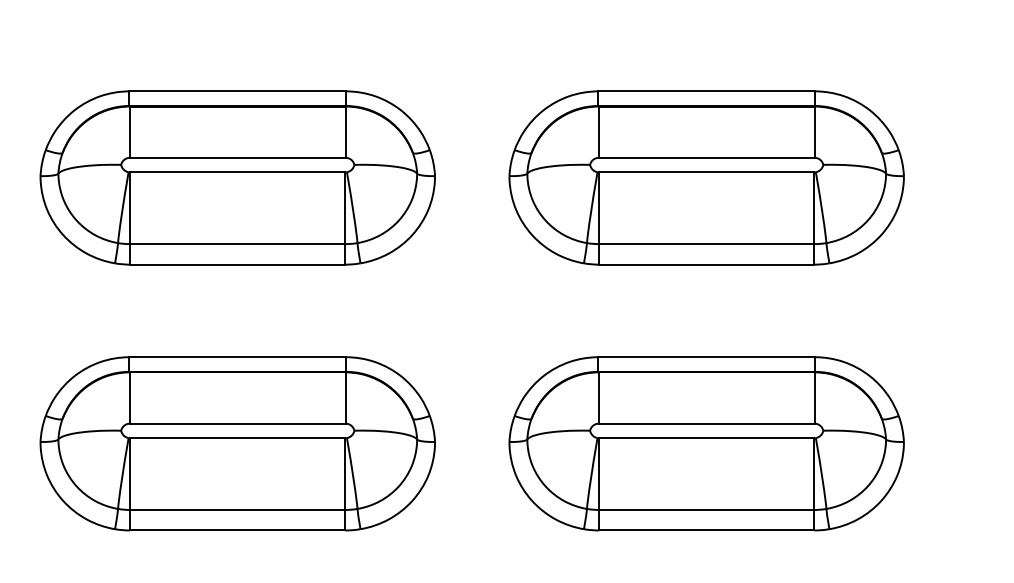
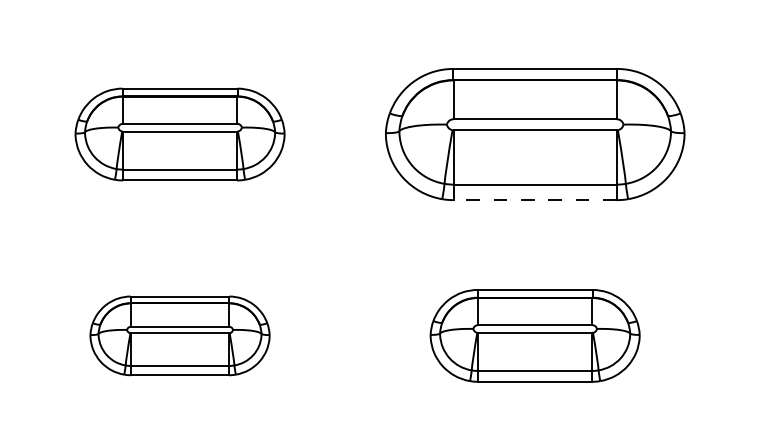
part: (237, 177) -> (179, 134), size x0.7
line: (706, 264) -> (535, 200), solid -> dashed
part: (237, 443) -> (179, 335), size x0.6
part: (706, 443) -> (535, 335), size x0.7

